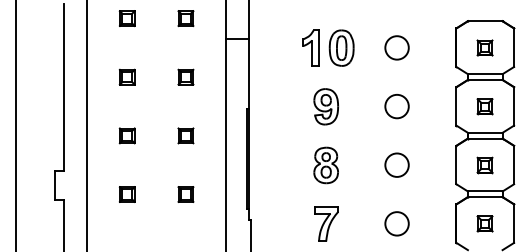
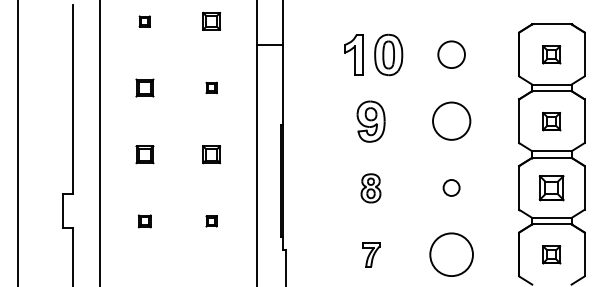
part: (126, 18) -> (144, 21), size x0.6
part: (185, 76) -> (211, 87), size x0.6
circle: (396, 106) -> (451, 121), size x1.4
circle: (396, 164) -> (451, 187), size x0.6
part: (325, 165) -> (370, 188), size x0.7
part: (484, 165) -> (551, 188), size x1.4
part: (126, 194) -> (144, 221), size x0.7
part: (185, 194) -> (211, 221), size x0.6
part: (326, 223) -> (371, 254), size x0.6
circle: (396, 223) -> (451, 254), size x1.6

